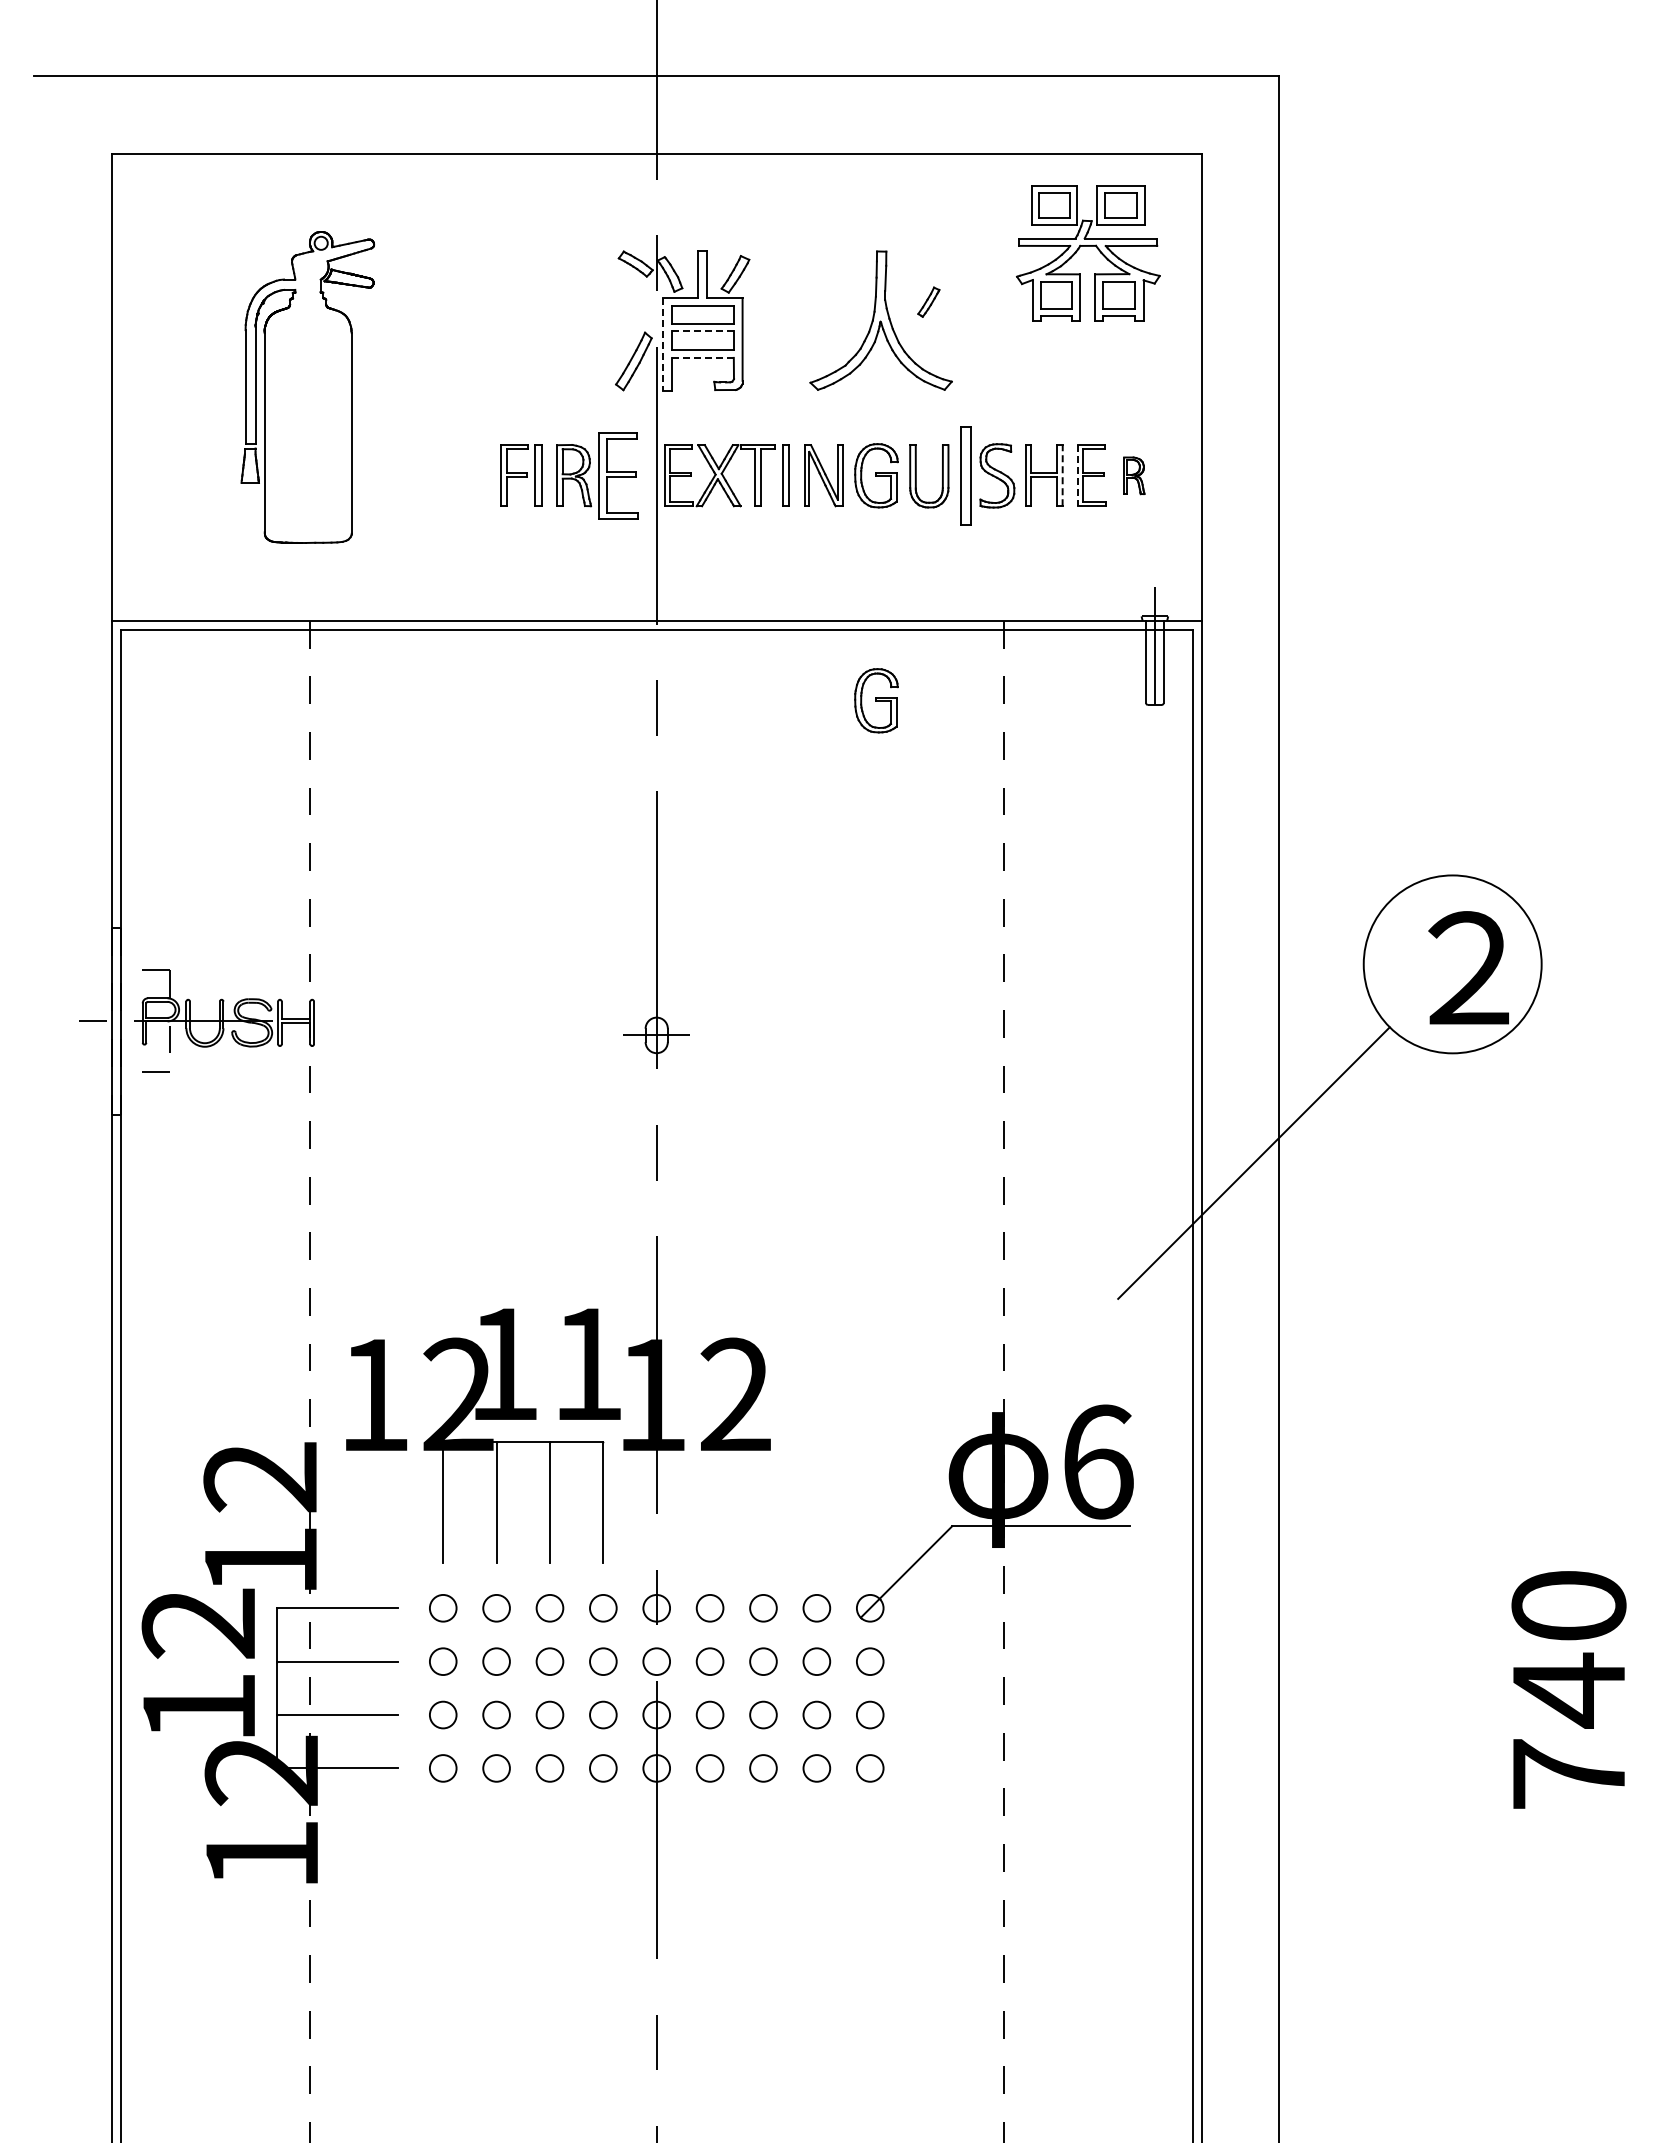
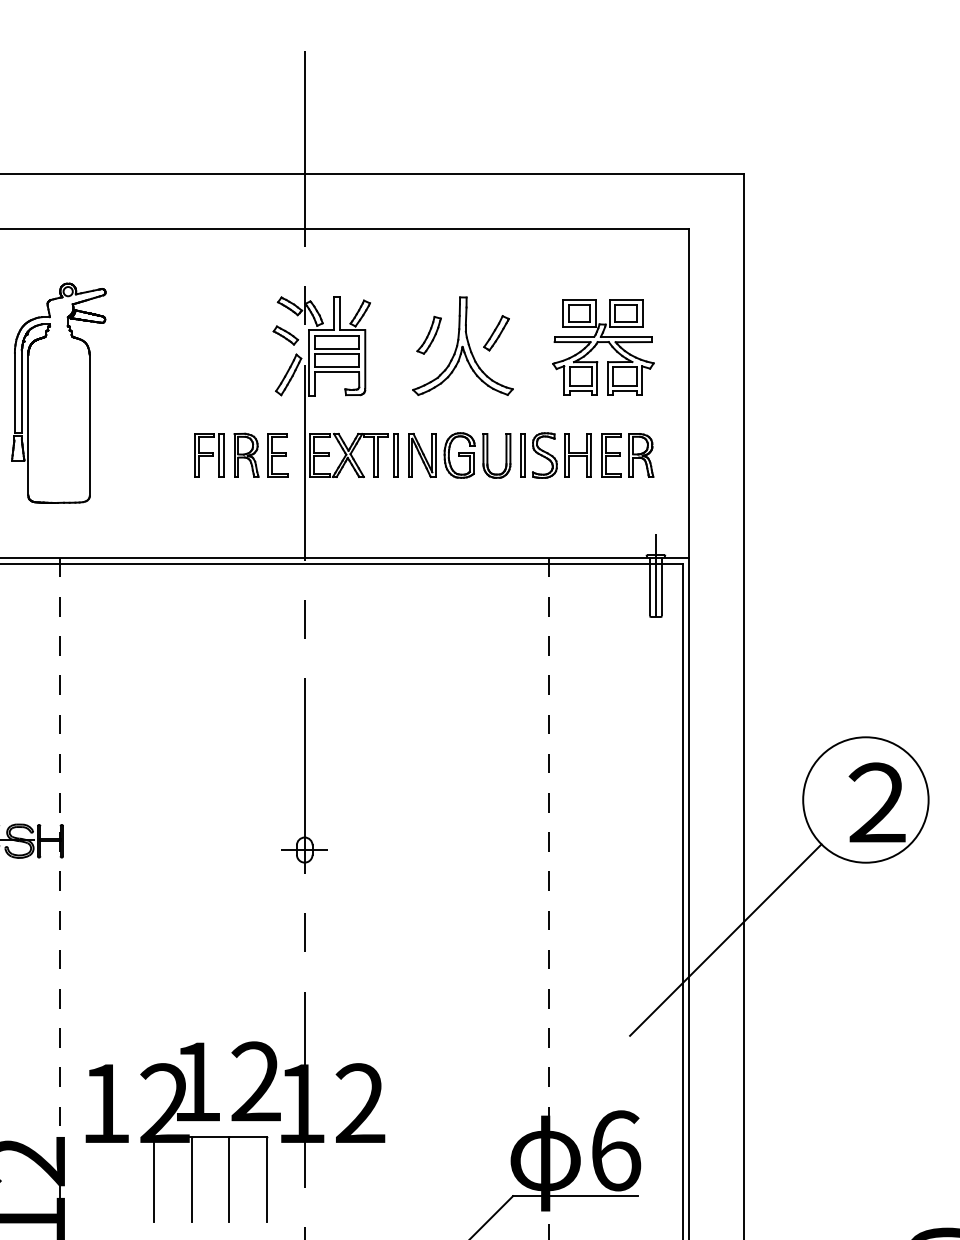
part: (1088, 246) -> (603, 342), moved
part: (928, 301) -> (496, 332), size x1.67
part: (629, 305) -> (285, 335), added
part: (832, 305) -> (428, 335), added
line: (702, 331) -> (337, 353), dashed -> solid
line: (663, 344) -> (309, 362), dashed -> solid
line: (703, 357) -> (337, 372), dashed -> solid
part: (618, 475) -> (277, 455), size x0.71
part: (966, 475) -> (523, 455), size x0.62
line: (1062, 475) -> (590, 455), dashed -> solid
line: (1078, 475) -> (602, 455), dashed -> solid
part: (1134, 475) -> (641, 455), size x1.67
part: (876, 700) -> (459, 613), removed
text: (587, 1362) -> (255, 1080), 11 -> 12

